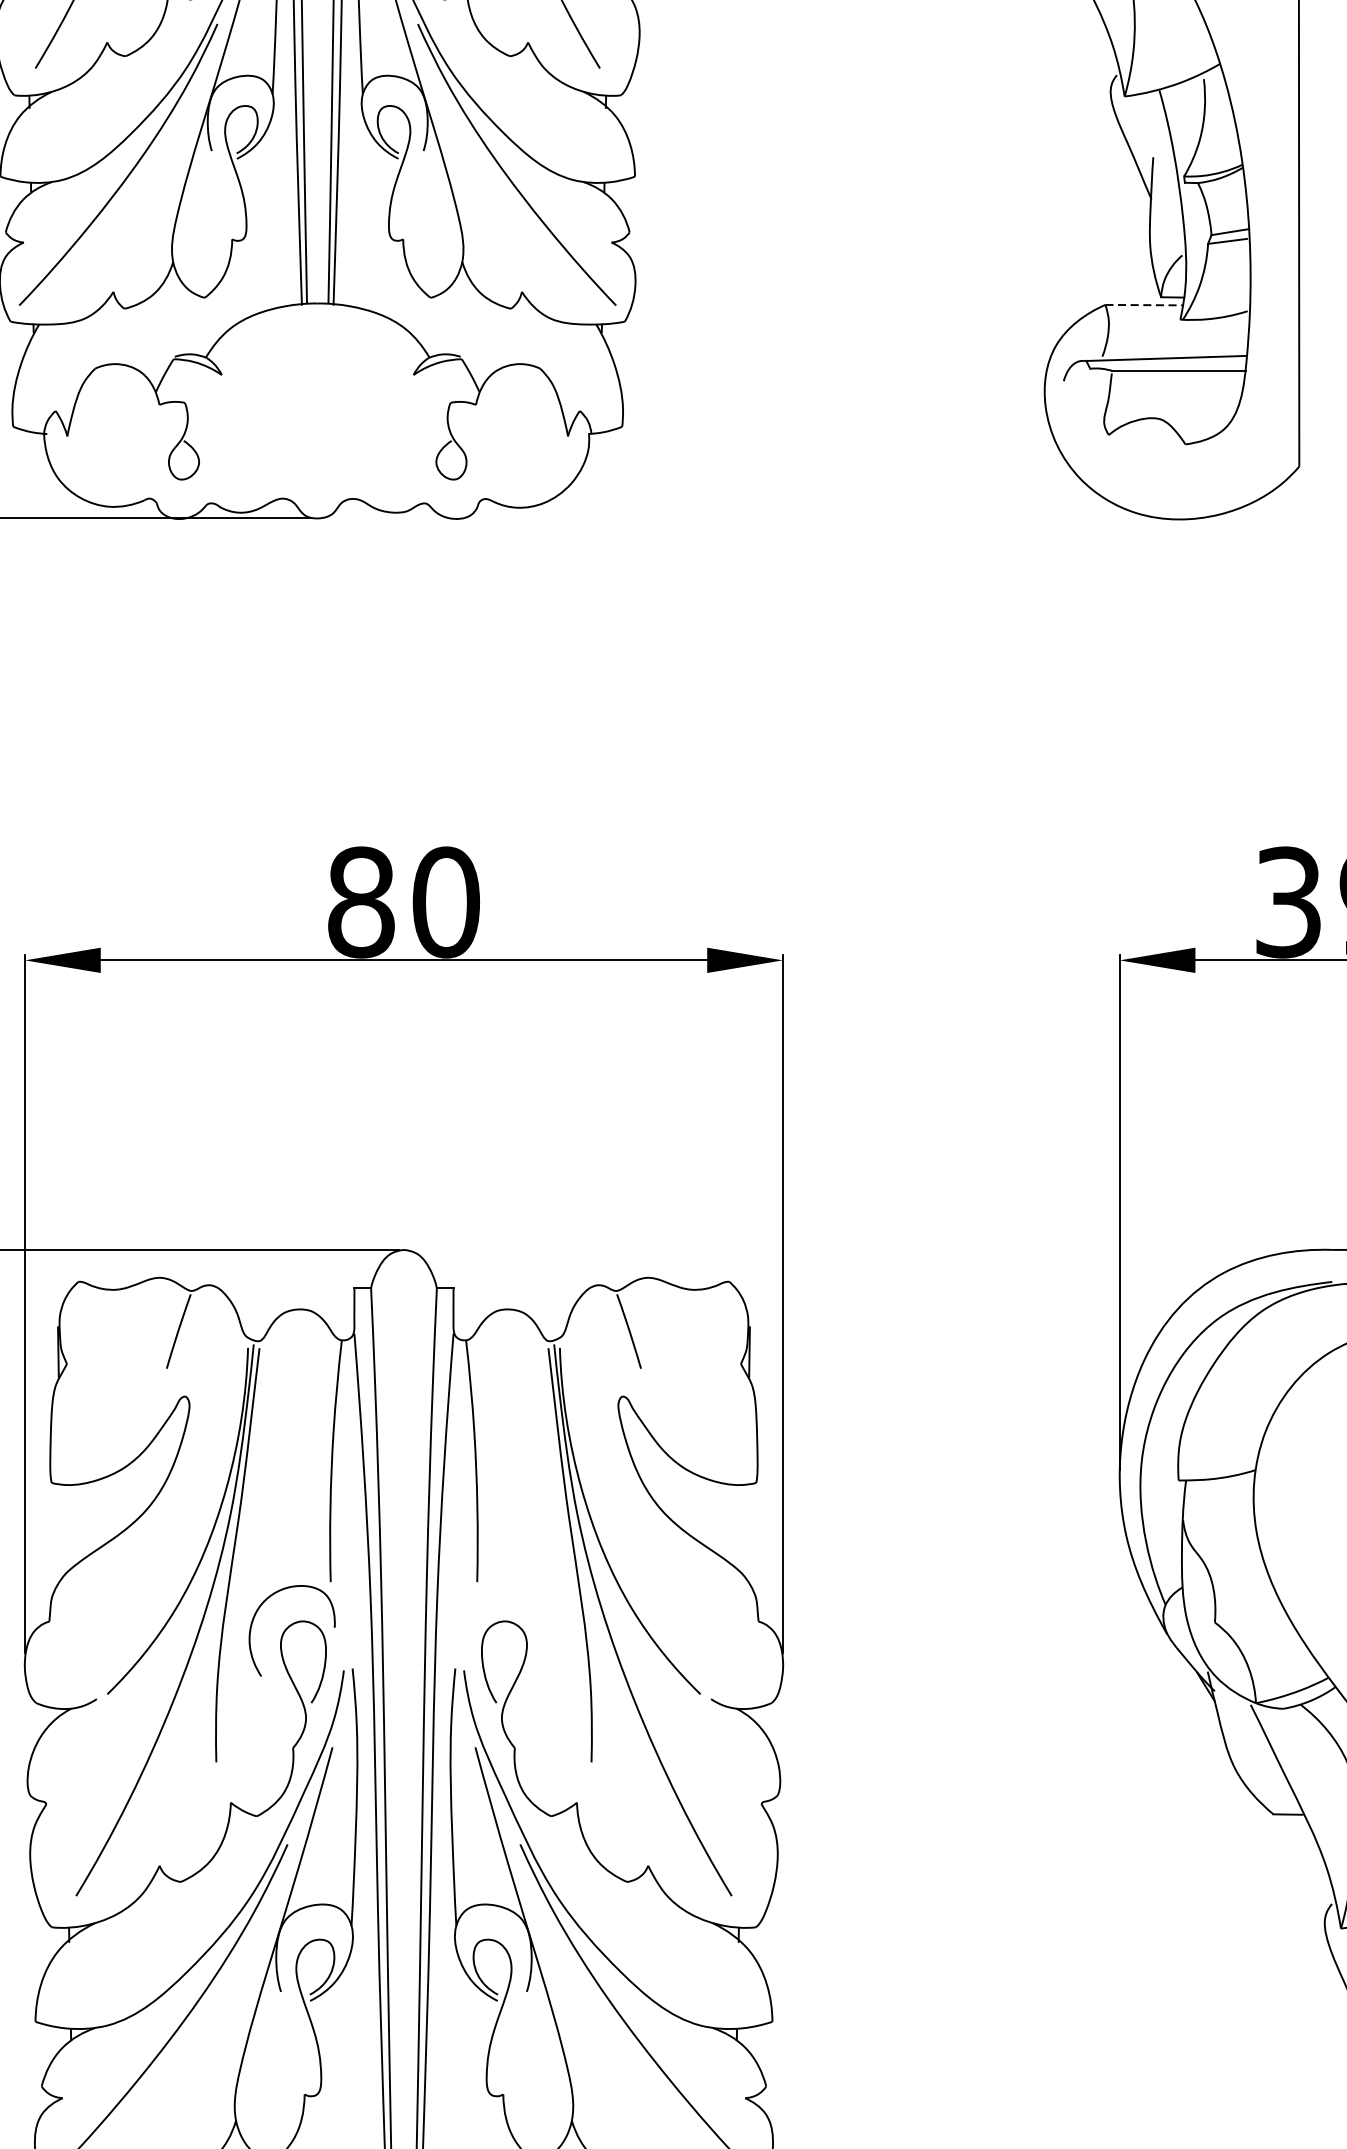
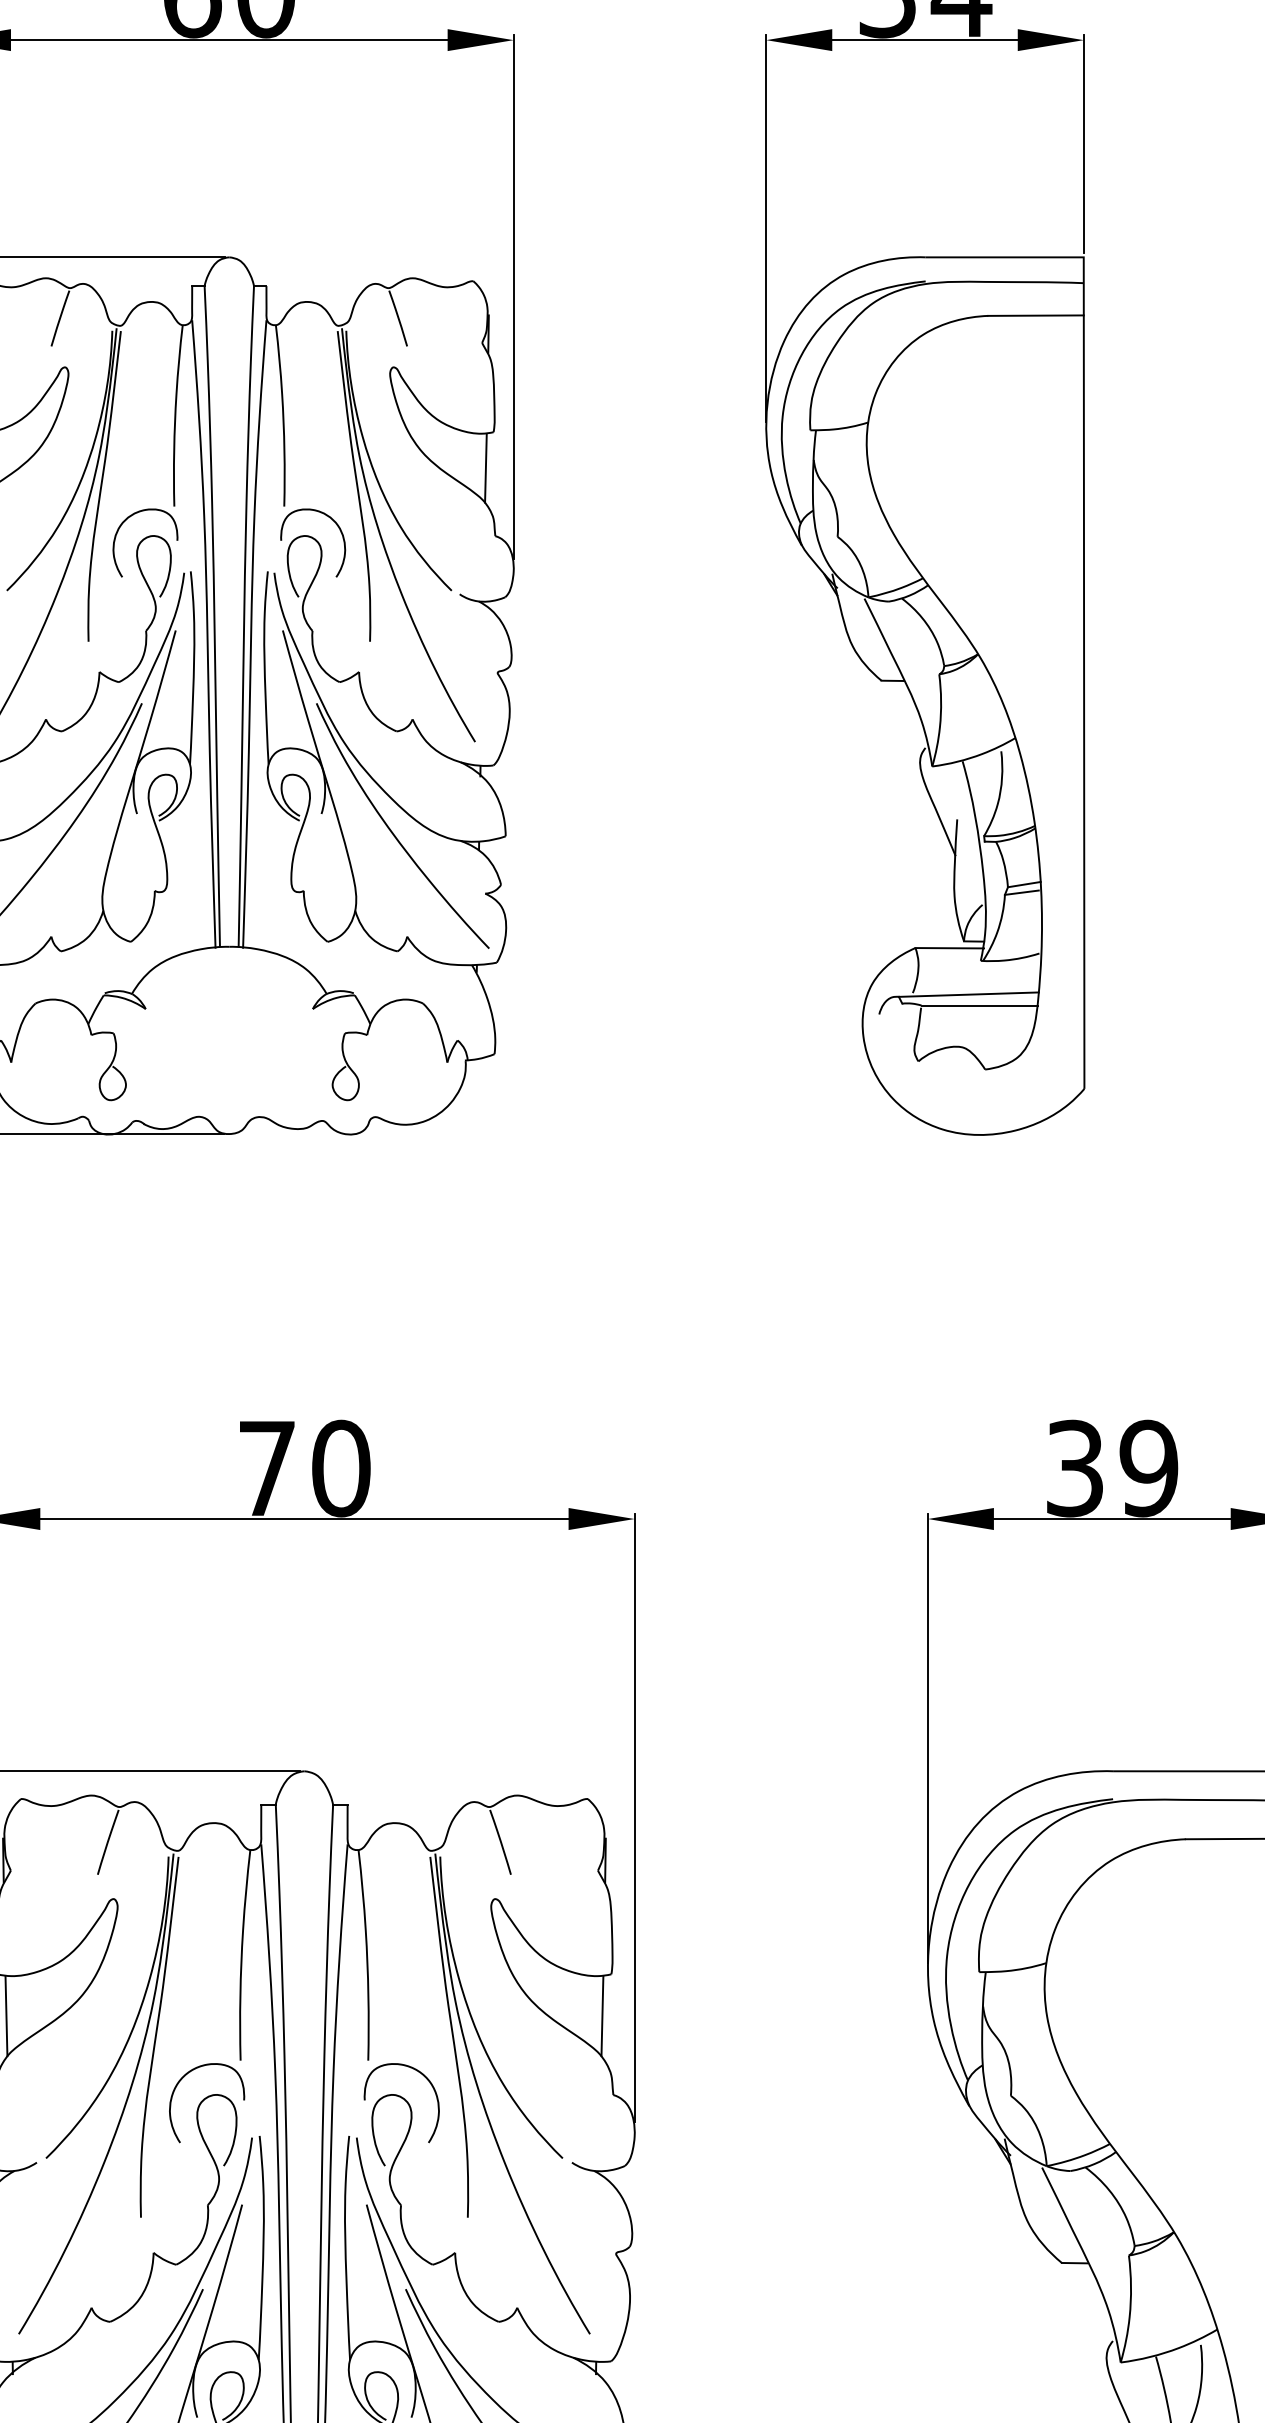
line: (1145, 305) -> (950, 948), dashed -> solid
text: (361, 902) -> (267, 1468), 80 -> 70
line: (61, 1531) -> (6, 2016), added
line: (746, 1531) -> (602, 2016), added
curve: (547, 1608) -> (429, 2083), added

